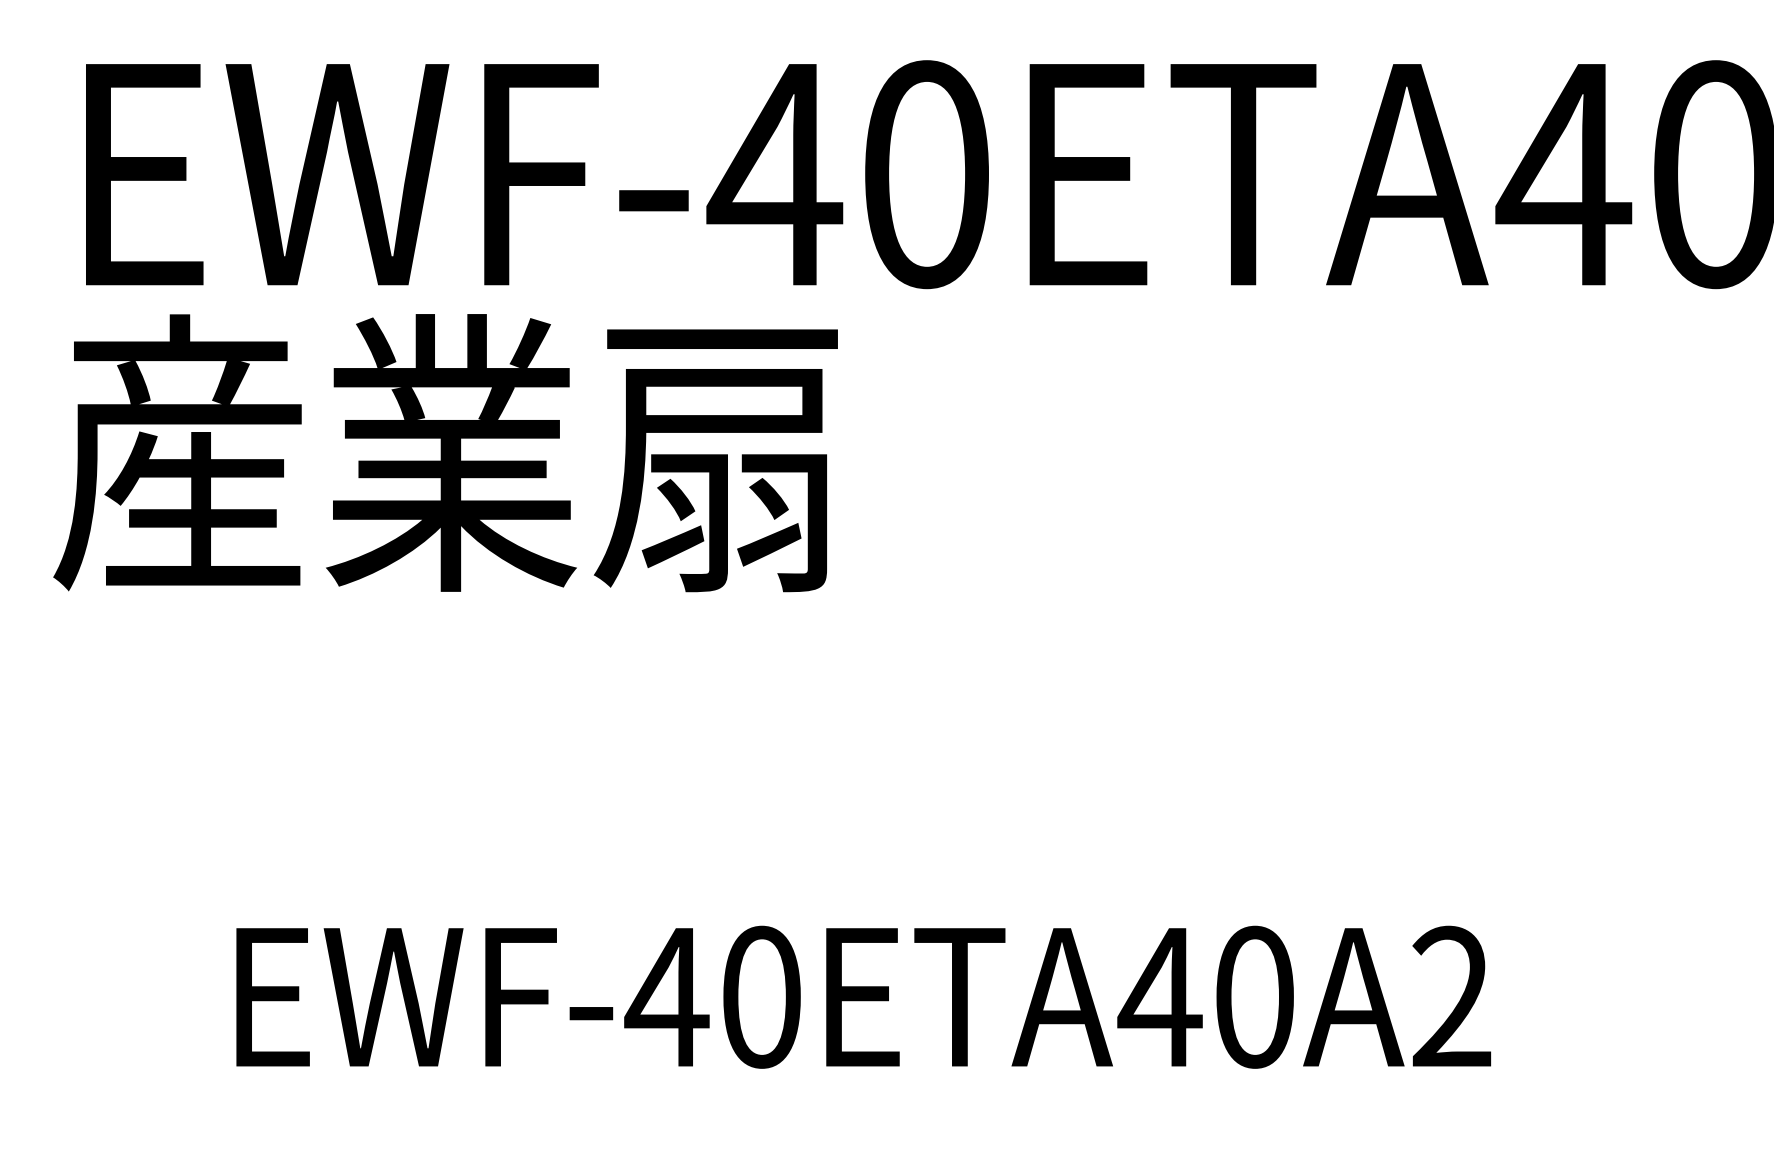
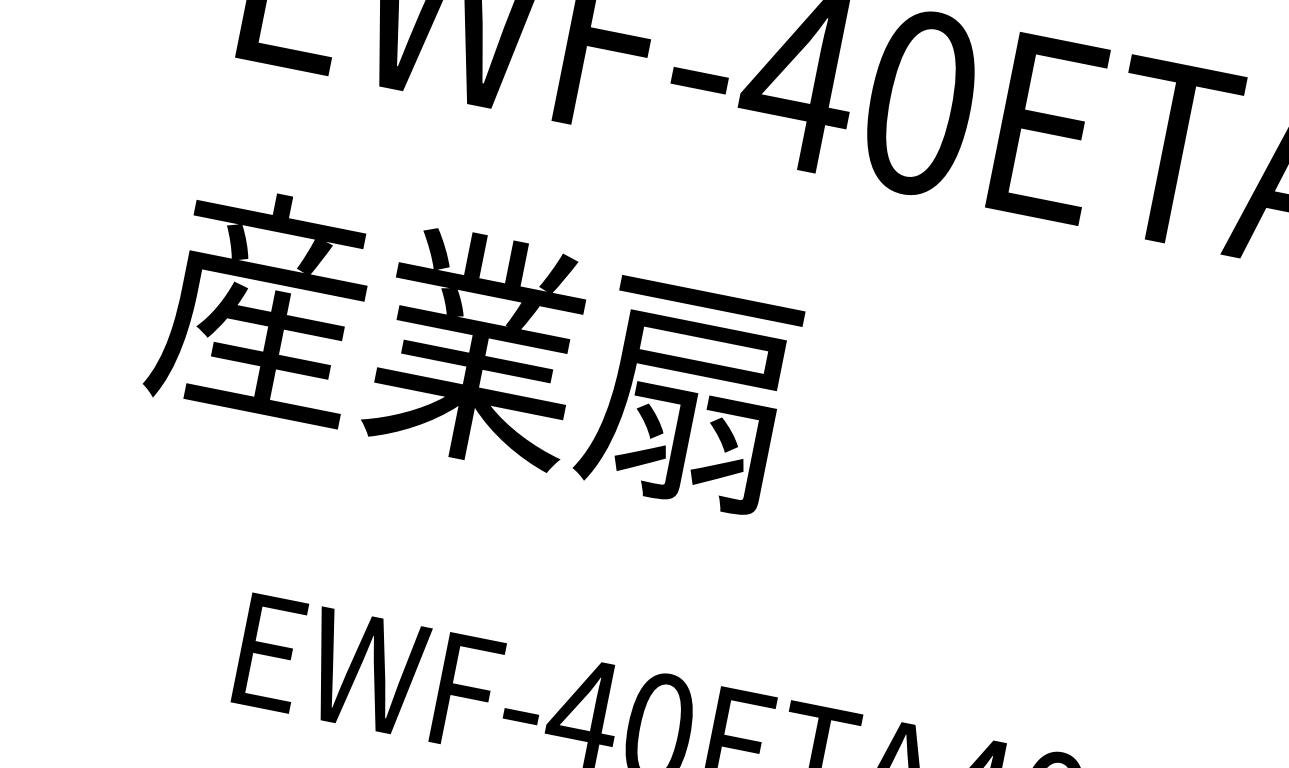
text: (445, 453) -> (474, 347), moved

